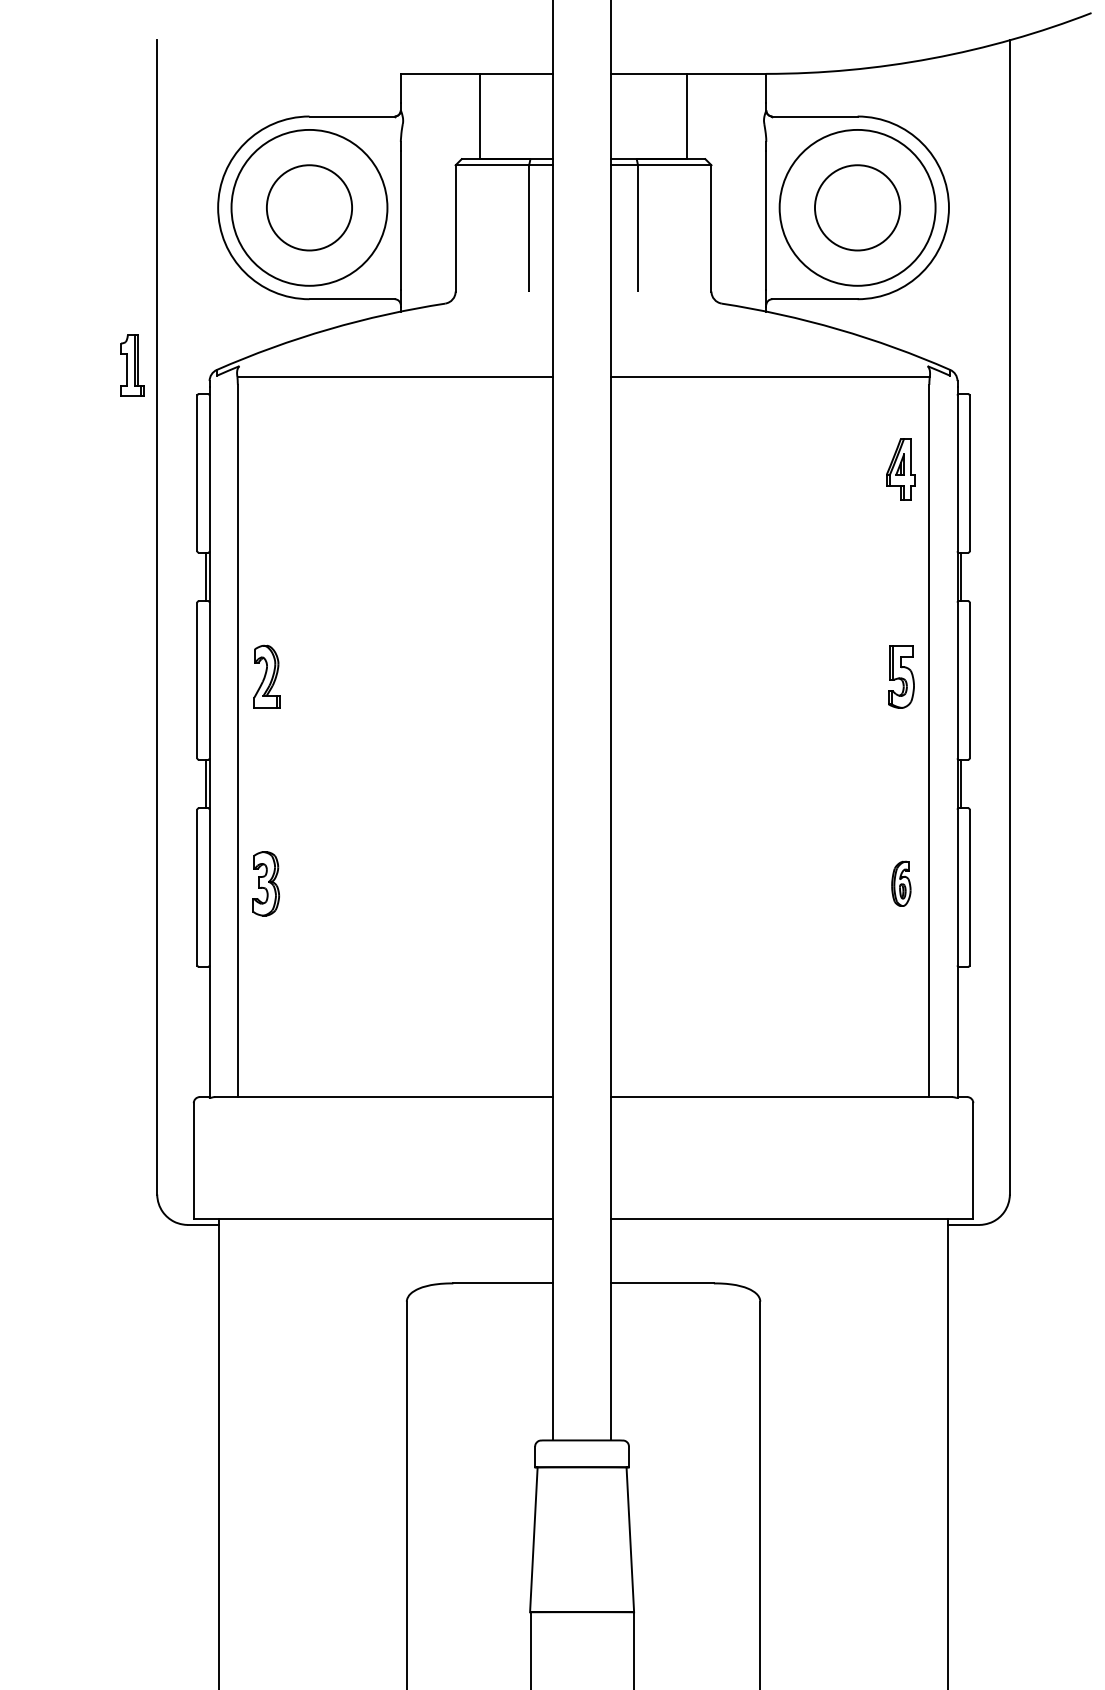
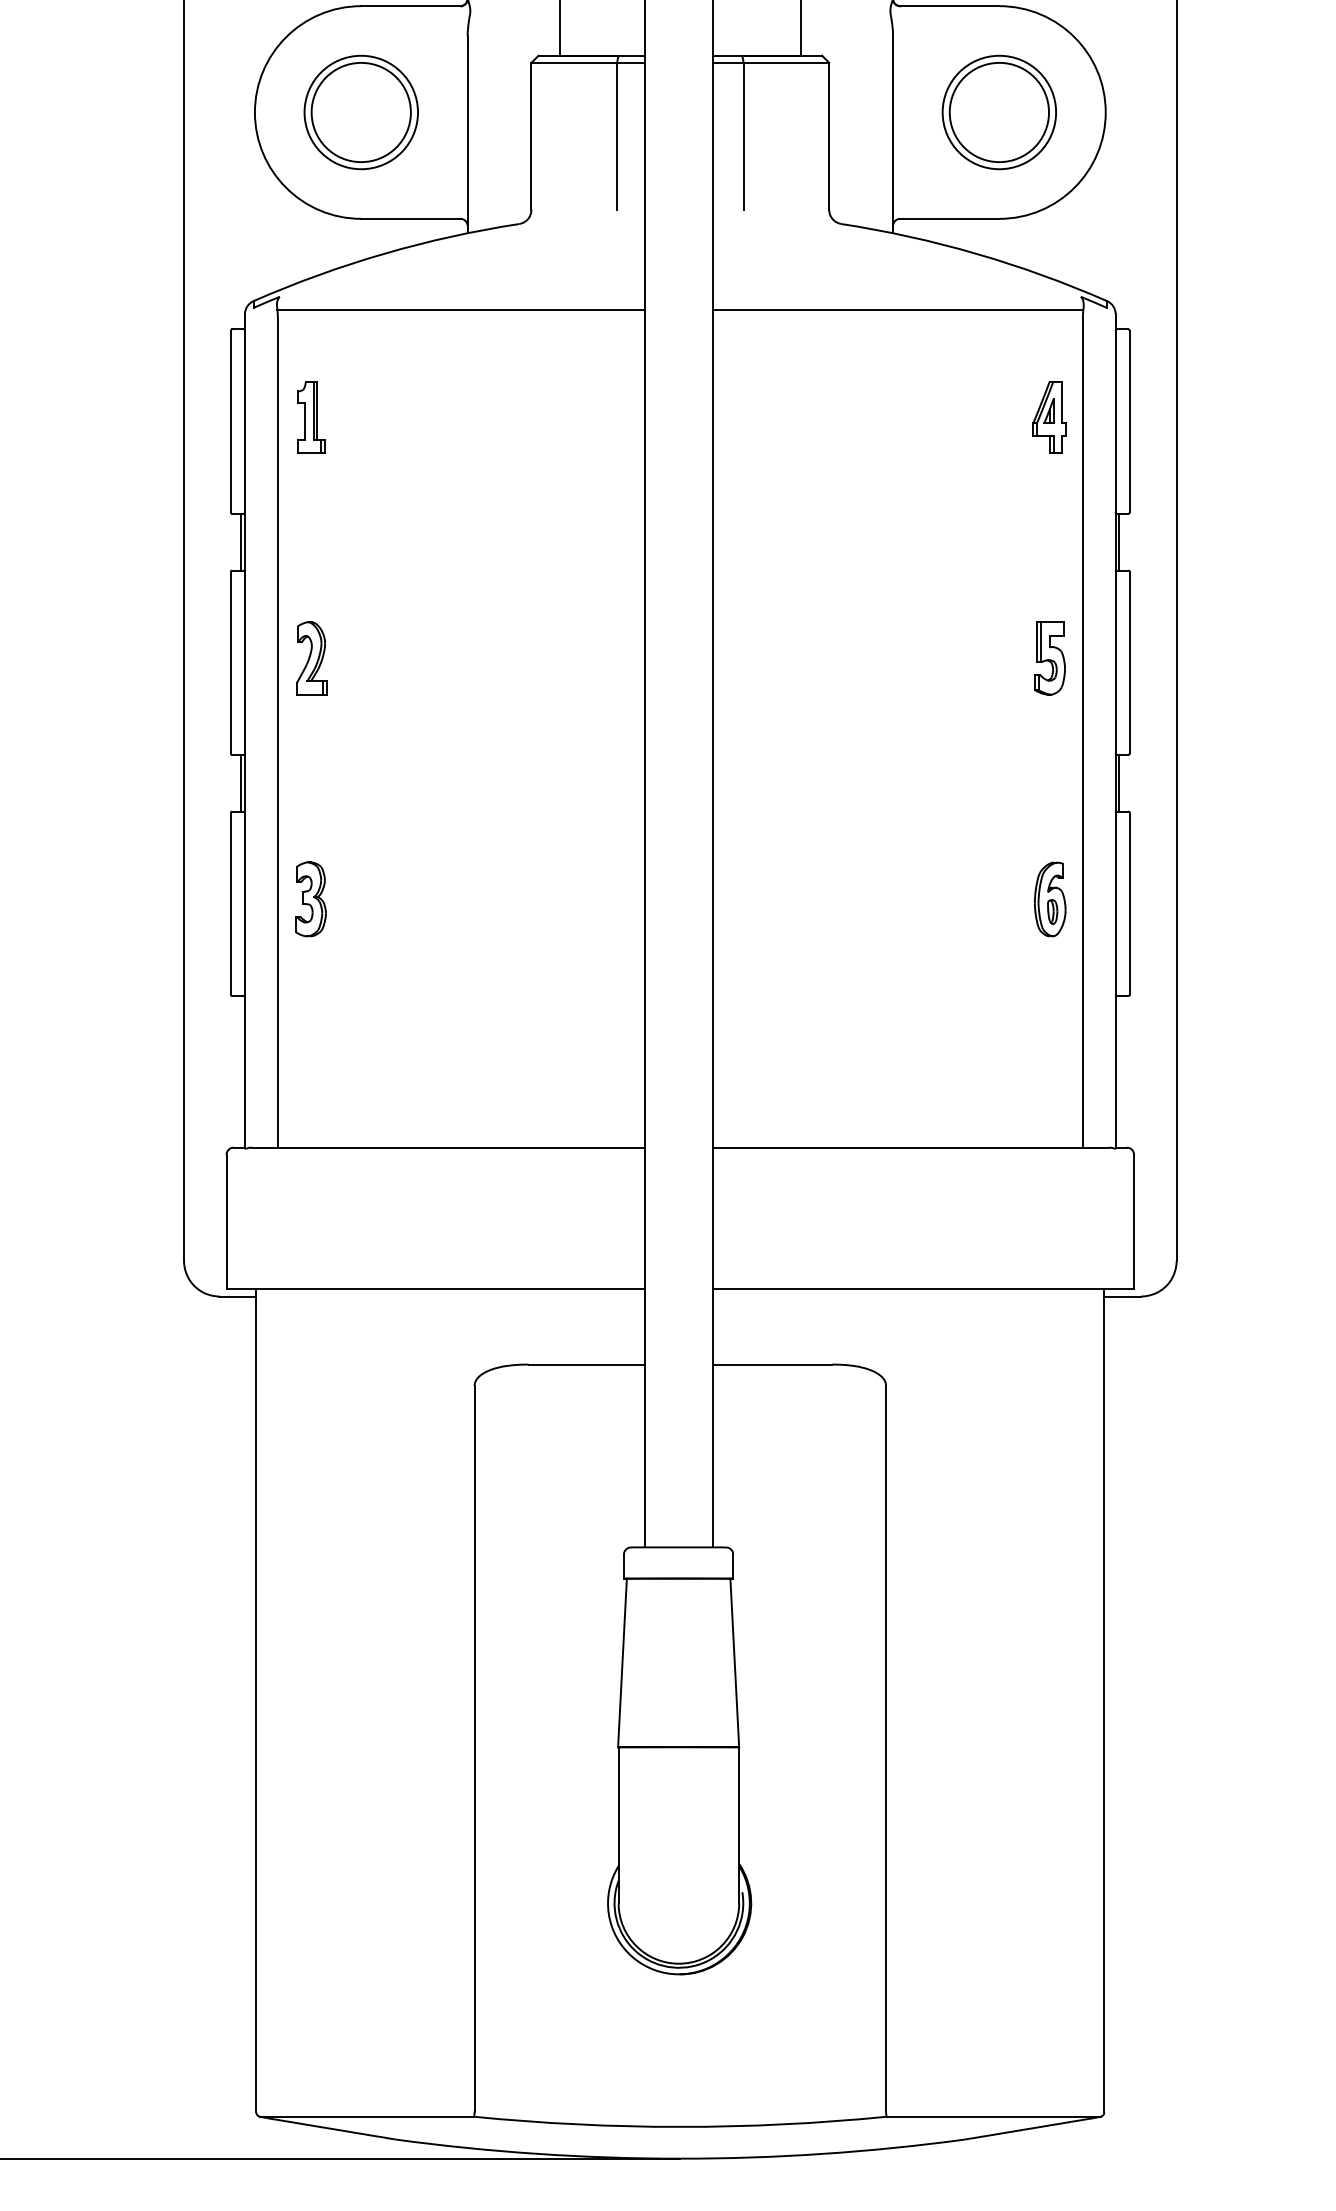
circle: (309, 207) -> (361, 112), size x0.62
circle: (857, 207) -> (999, 112), size x0.62
part: (132, 365) -> (311, 417), moved
part: (901, 883) -> (1050, 899), size x1.43

